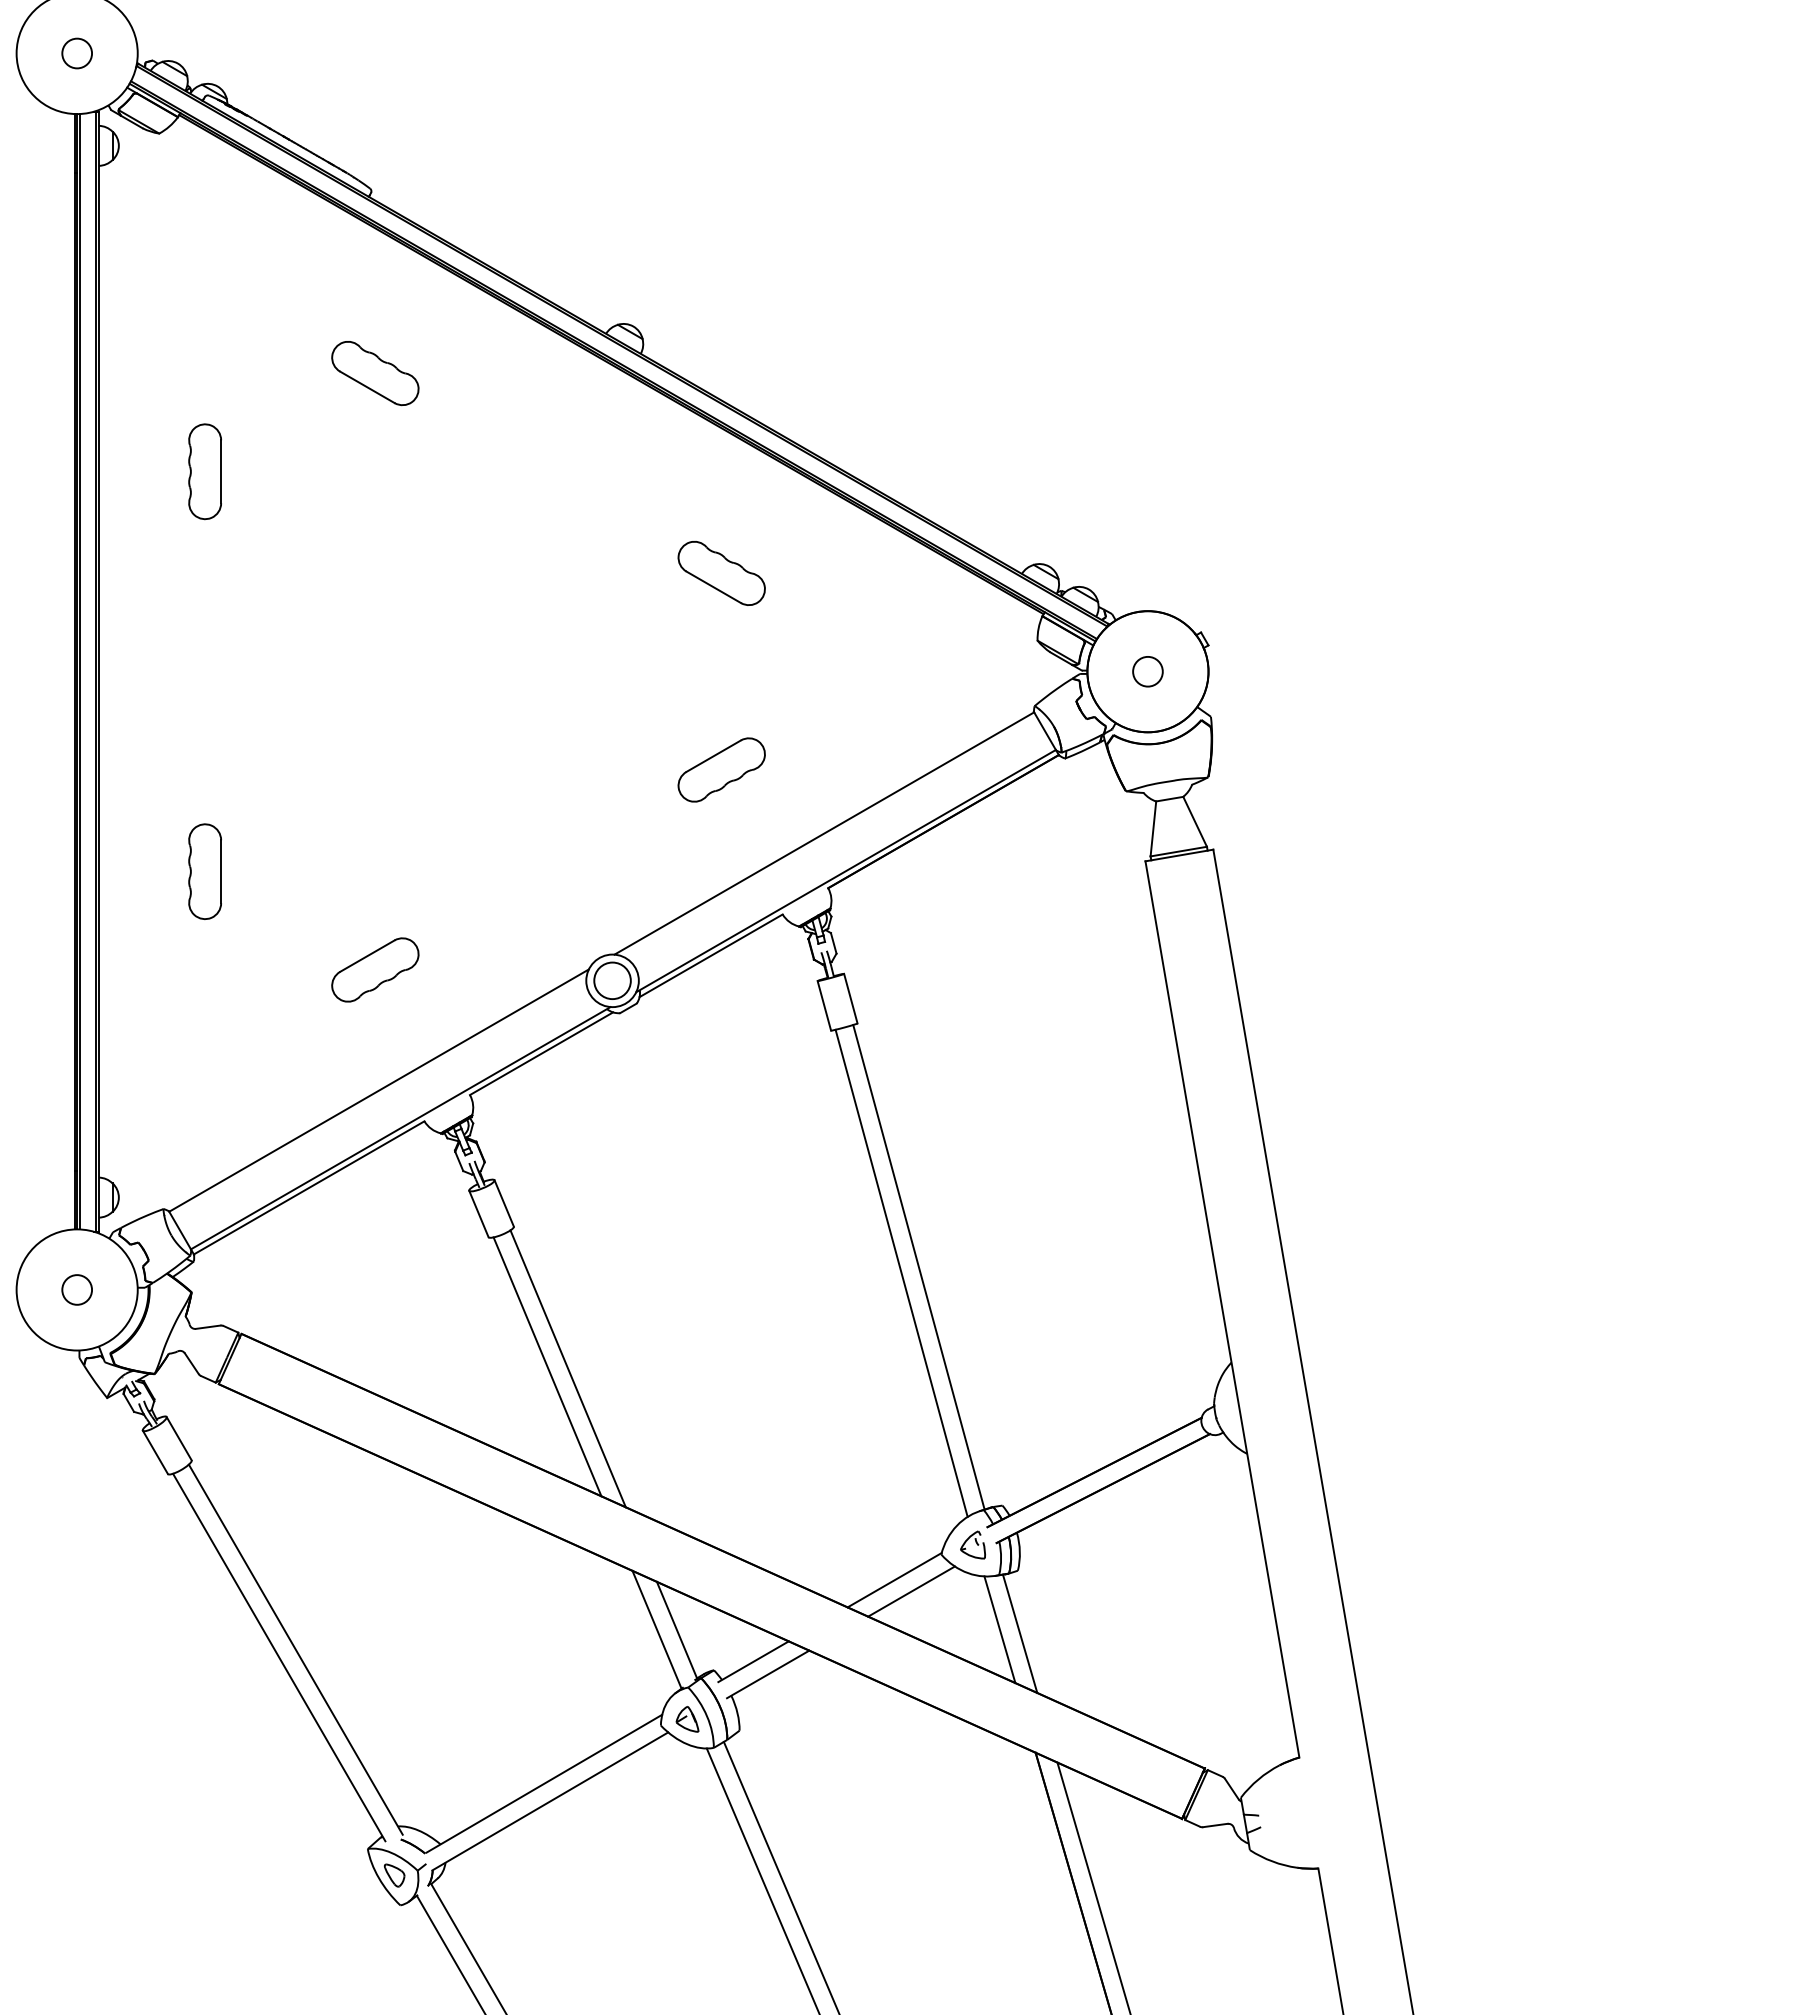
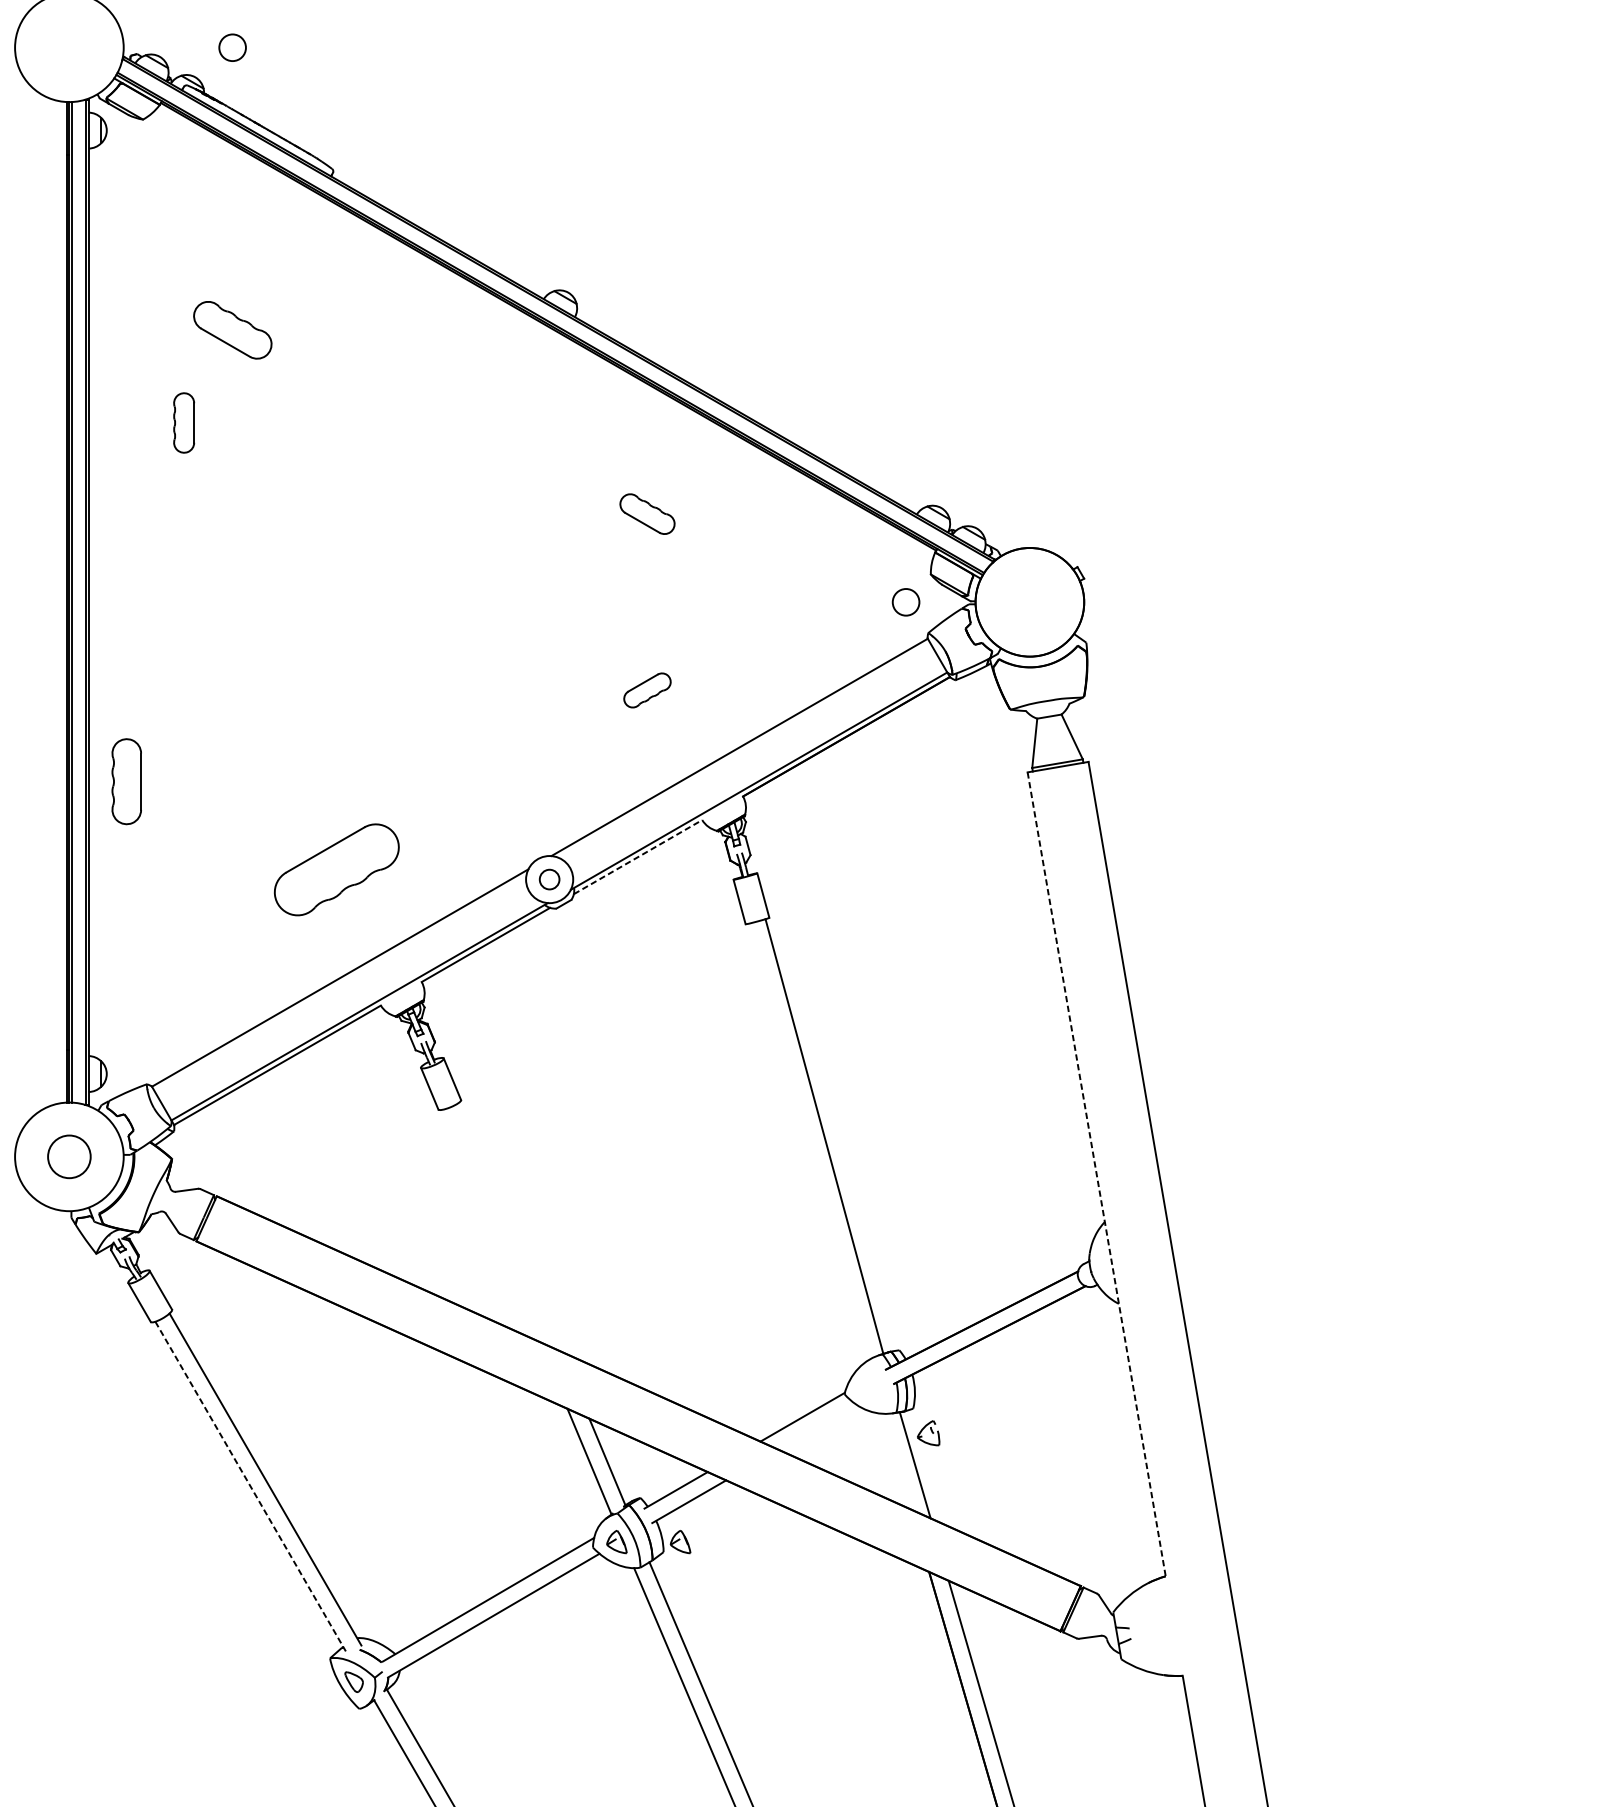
circle: (76, 53) -> (232, 47), moved
part: (375, 373) -> (232, 330), moved
part: (204, 471) -> (183, 422), size x0.7
part: (721, 573) -> (647, 514), size x0.7
circle: (1147, 671) -> (905, 602), moved
part: (721, 769) -> (647, 690), size x0.6
part: (204, 871) -> (126, 781), moved
line: (711, 955) -> (638, 856), solid -> dashed
part: (375, 969) -> (336, 869), size x1.6
circle: (612, 980) -> (549, 879), size x0.6
line: (901, 1272) -> (808, 1141), removed
circle: (77, 1289) -> (69, 1156), size x1.6
line: (1222, 1309) -> (1096, 1174), solid -> dashed
line: (547, 1366) -> (491, 1225), removed
line: (567, 1368) -> (509, 1227), removed
part: (972, 1544) -> (928, 1432), moved
line: (911, 1591) -> (817, 1427), removed
line: (999, 1629) -> (896, 1461), removed
line: (279, 1657) -> (250, 1486), solid -> dashed
part: (758, 1719) -> (680, 1542), added

